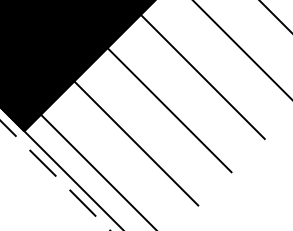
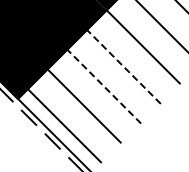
line: (202, 76) -> (123, 66), solid -> dashed
line: (168, 110) -> (103, 86), solid -> dashed

